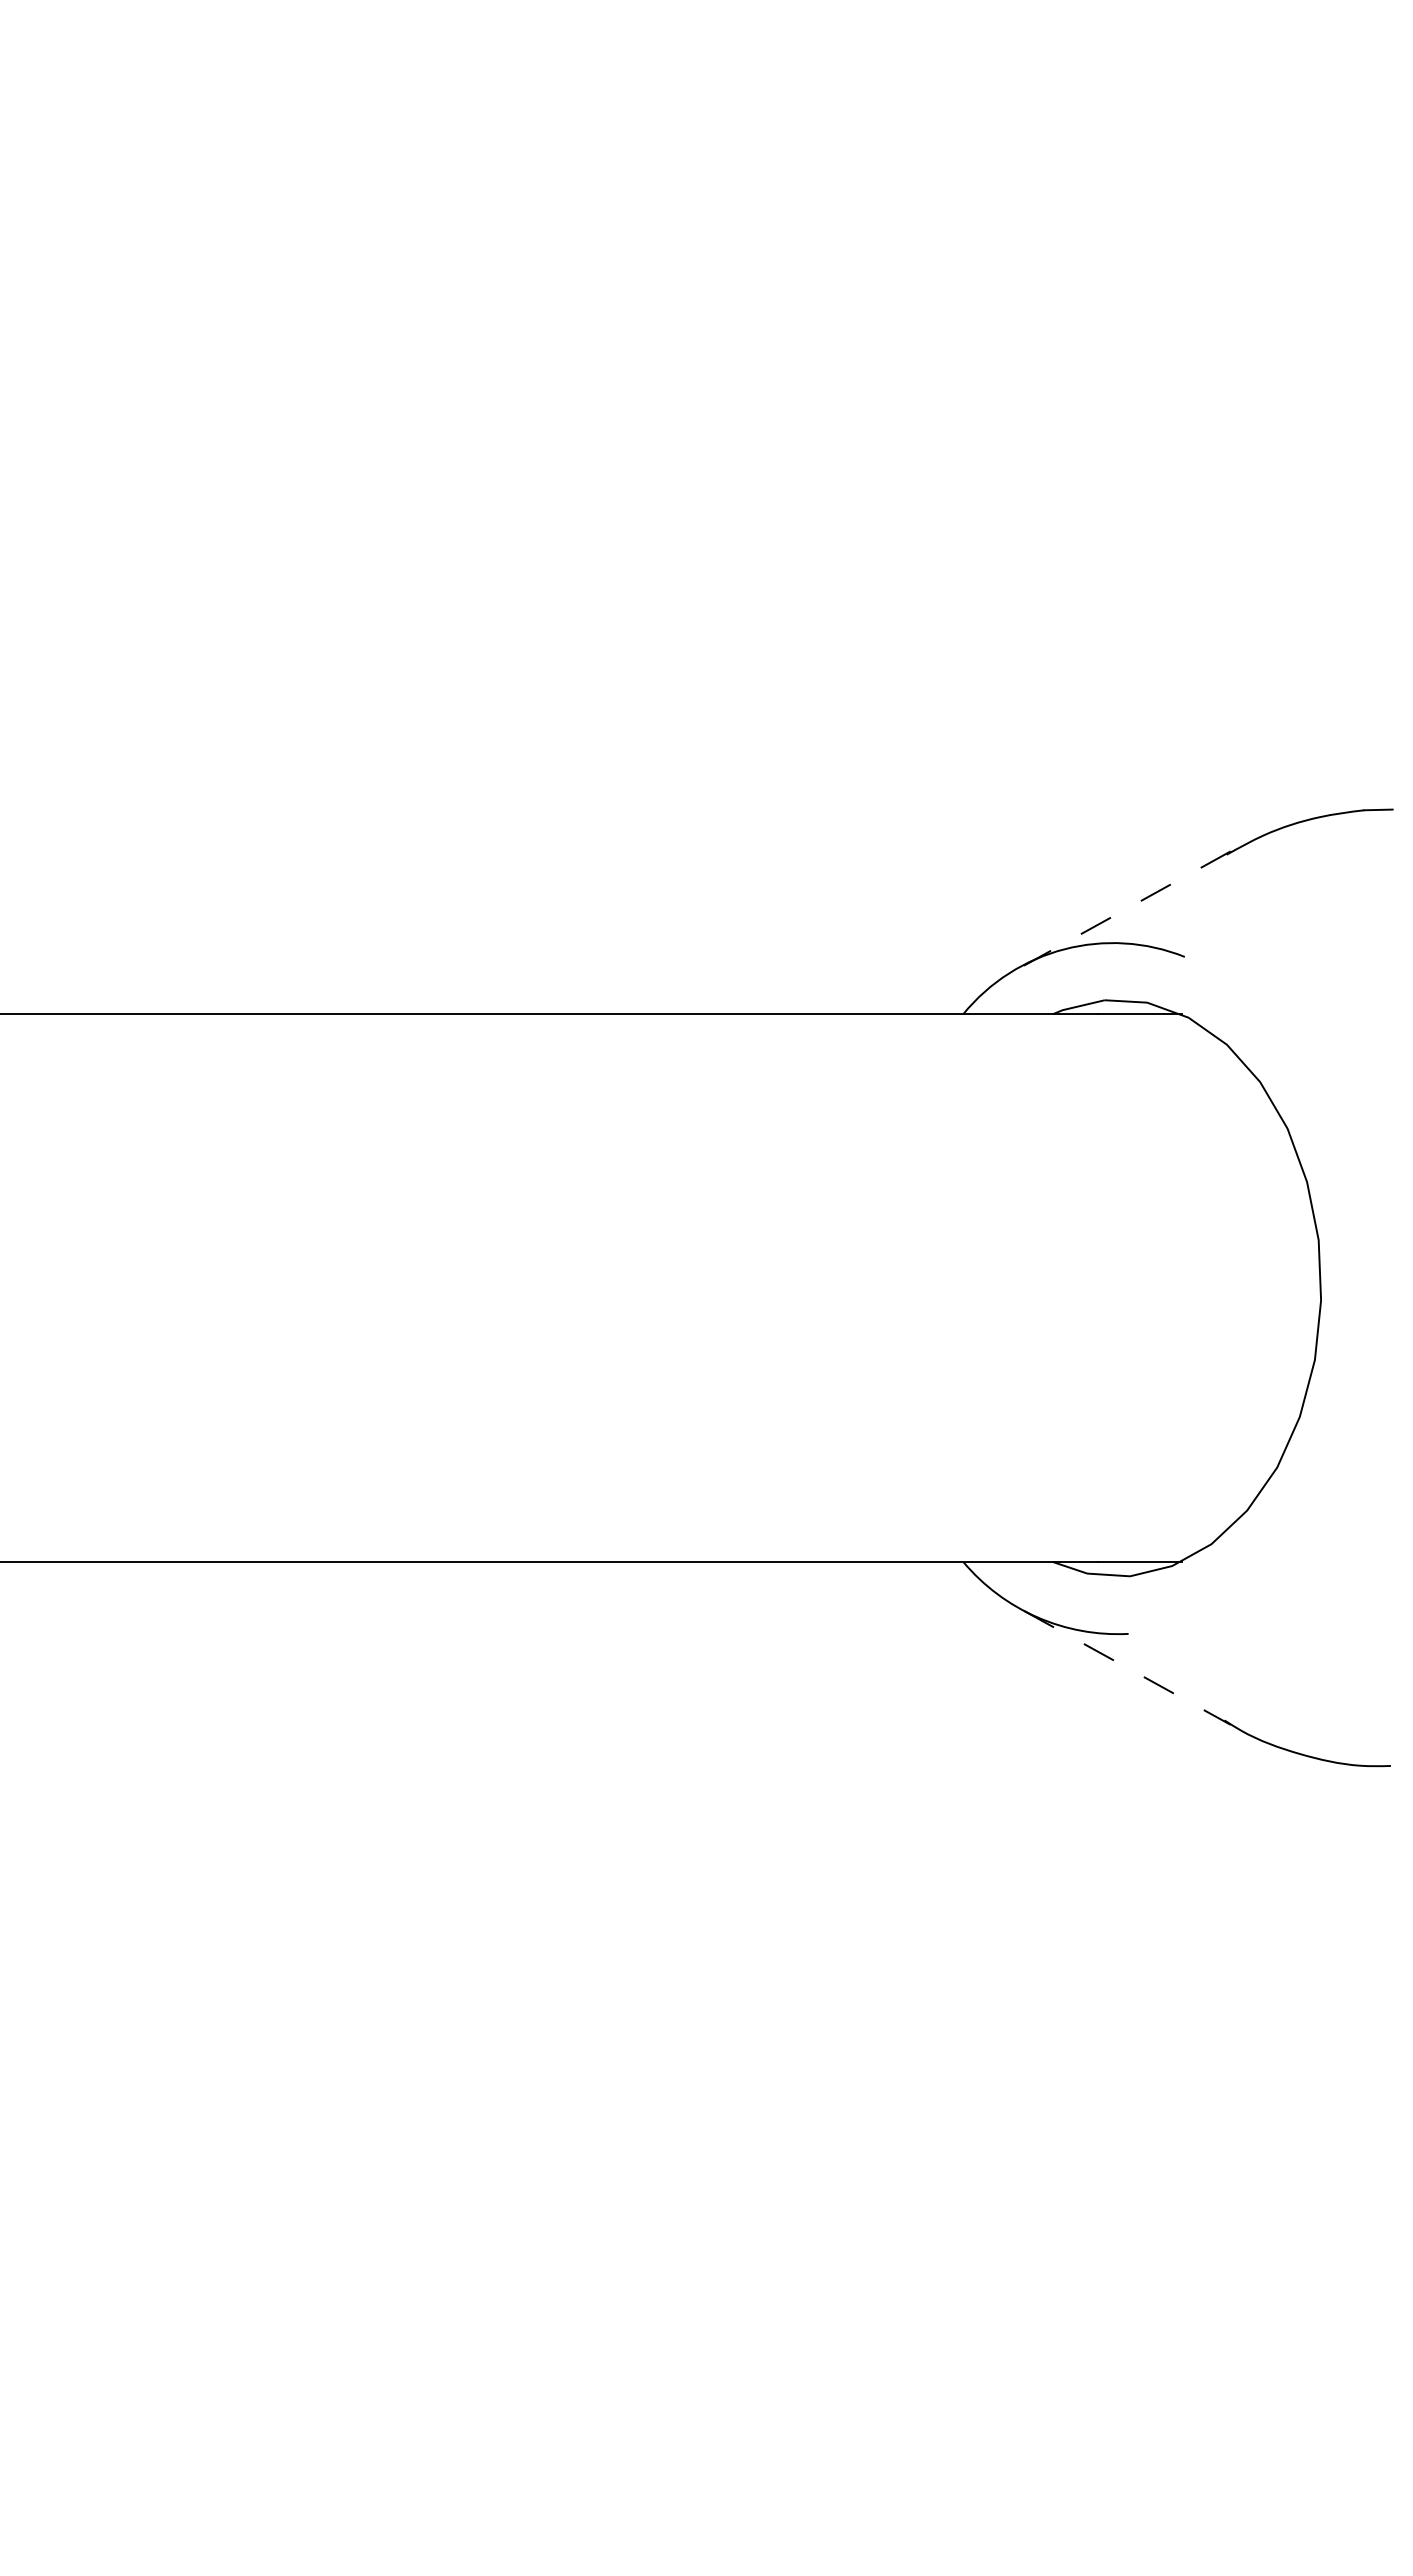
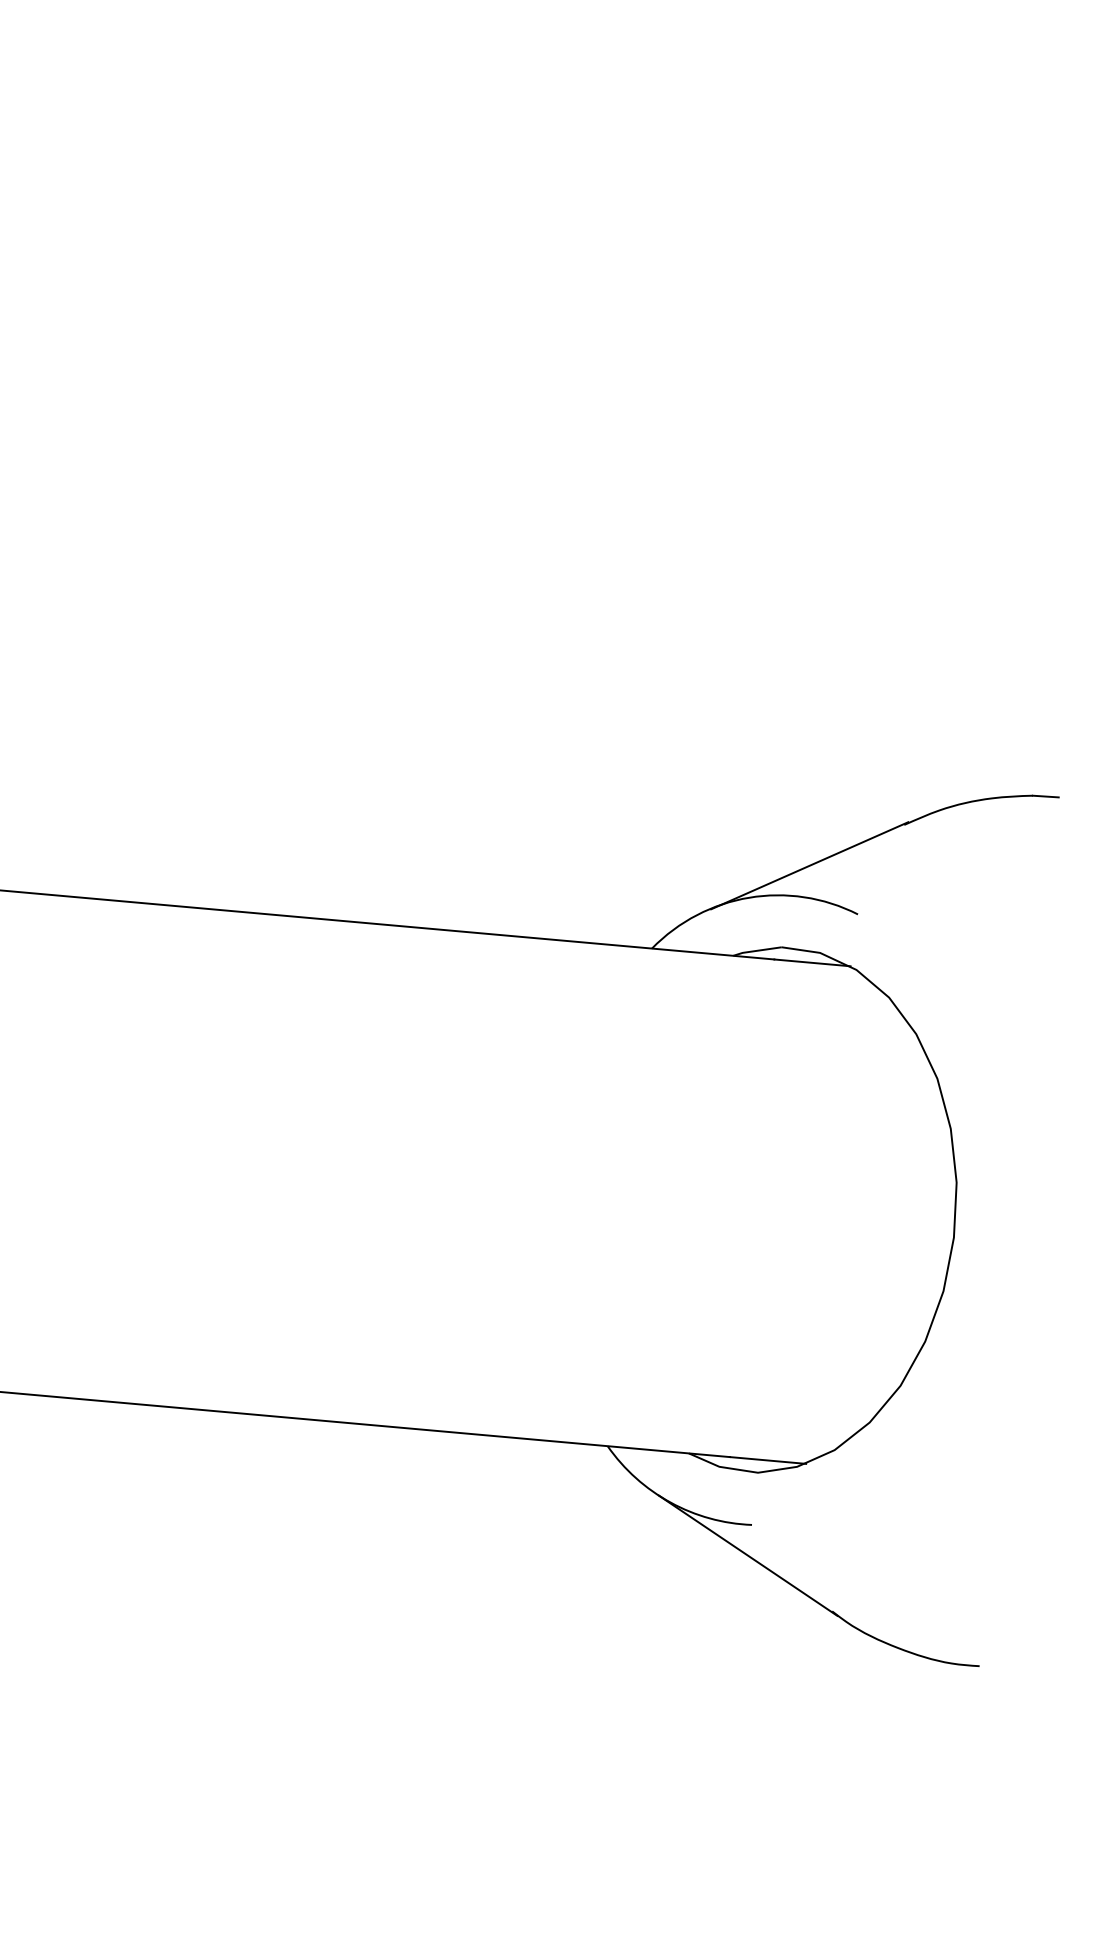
line: (1126, 908) -> (808, 865), dashed -> solid
line: (1127, 1668) -> (748, 1556), dashed -> solid

